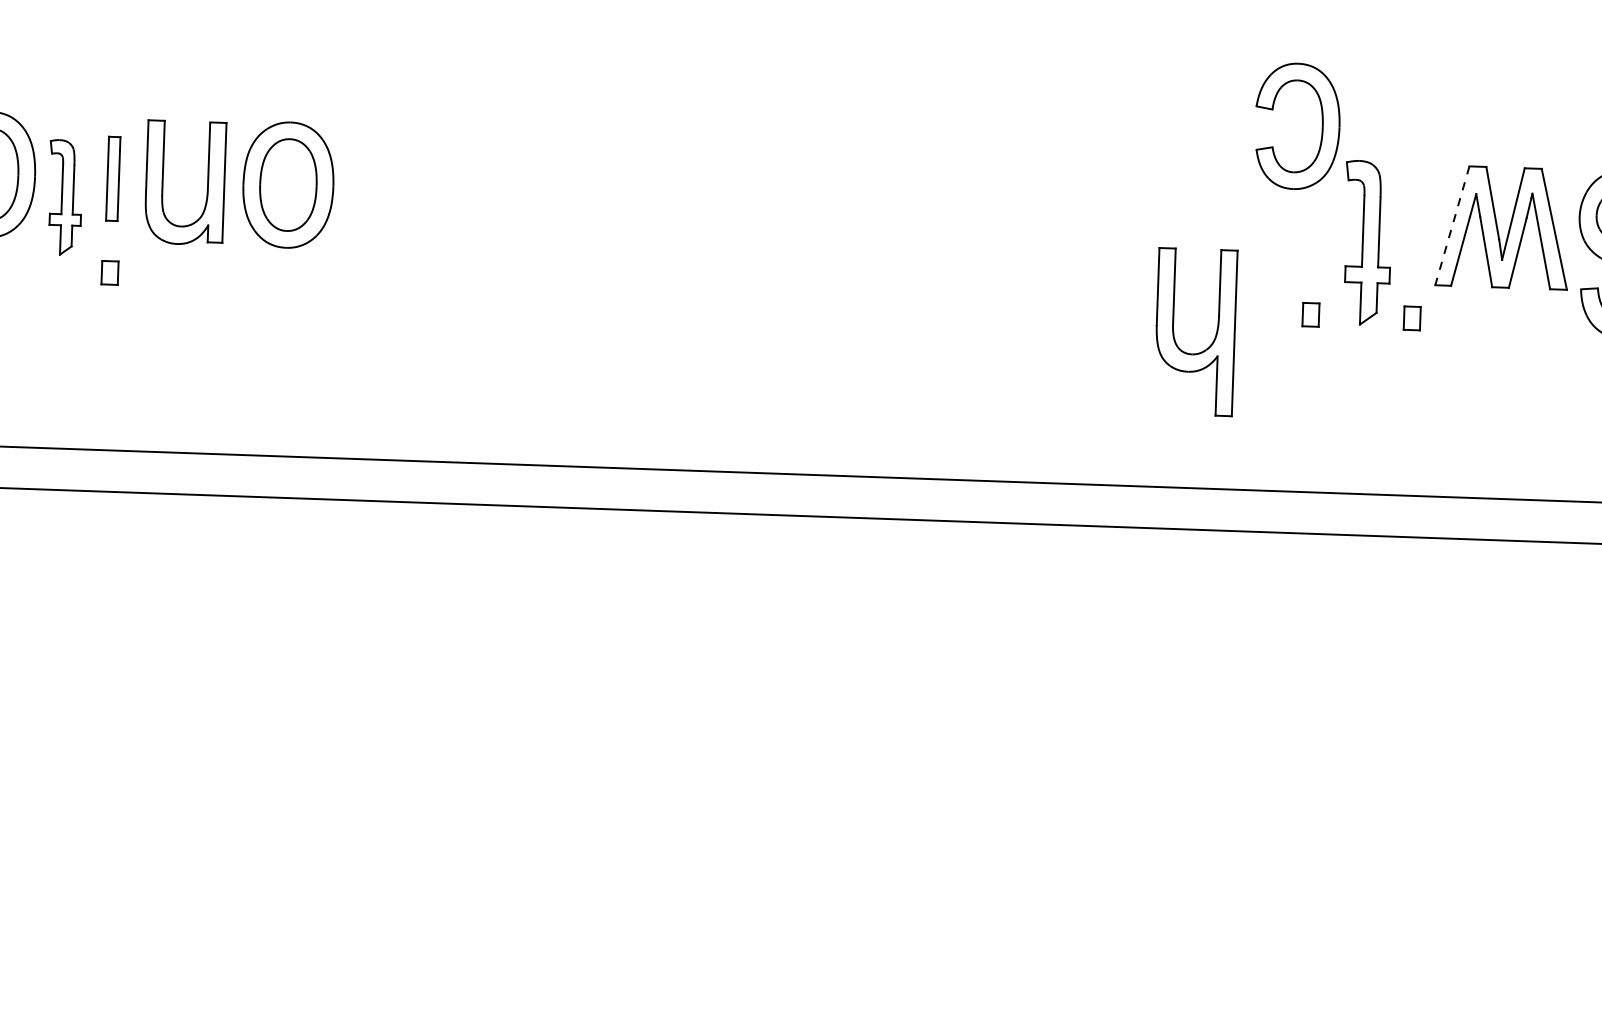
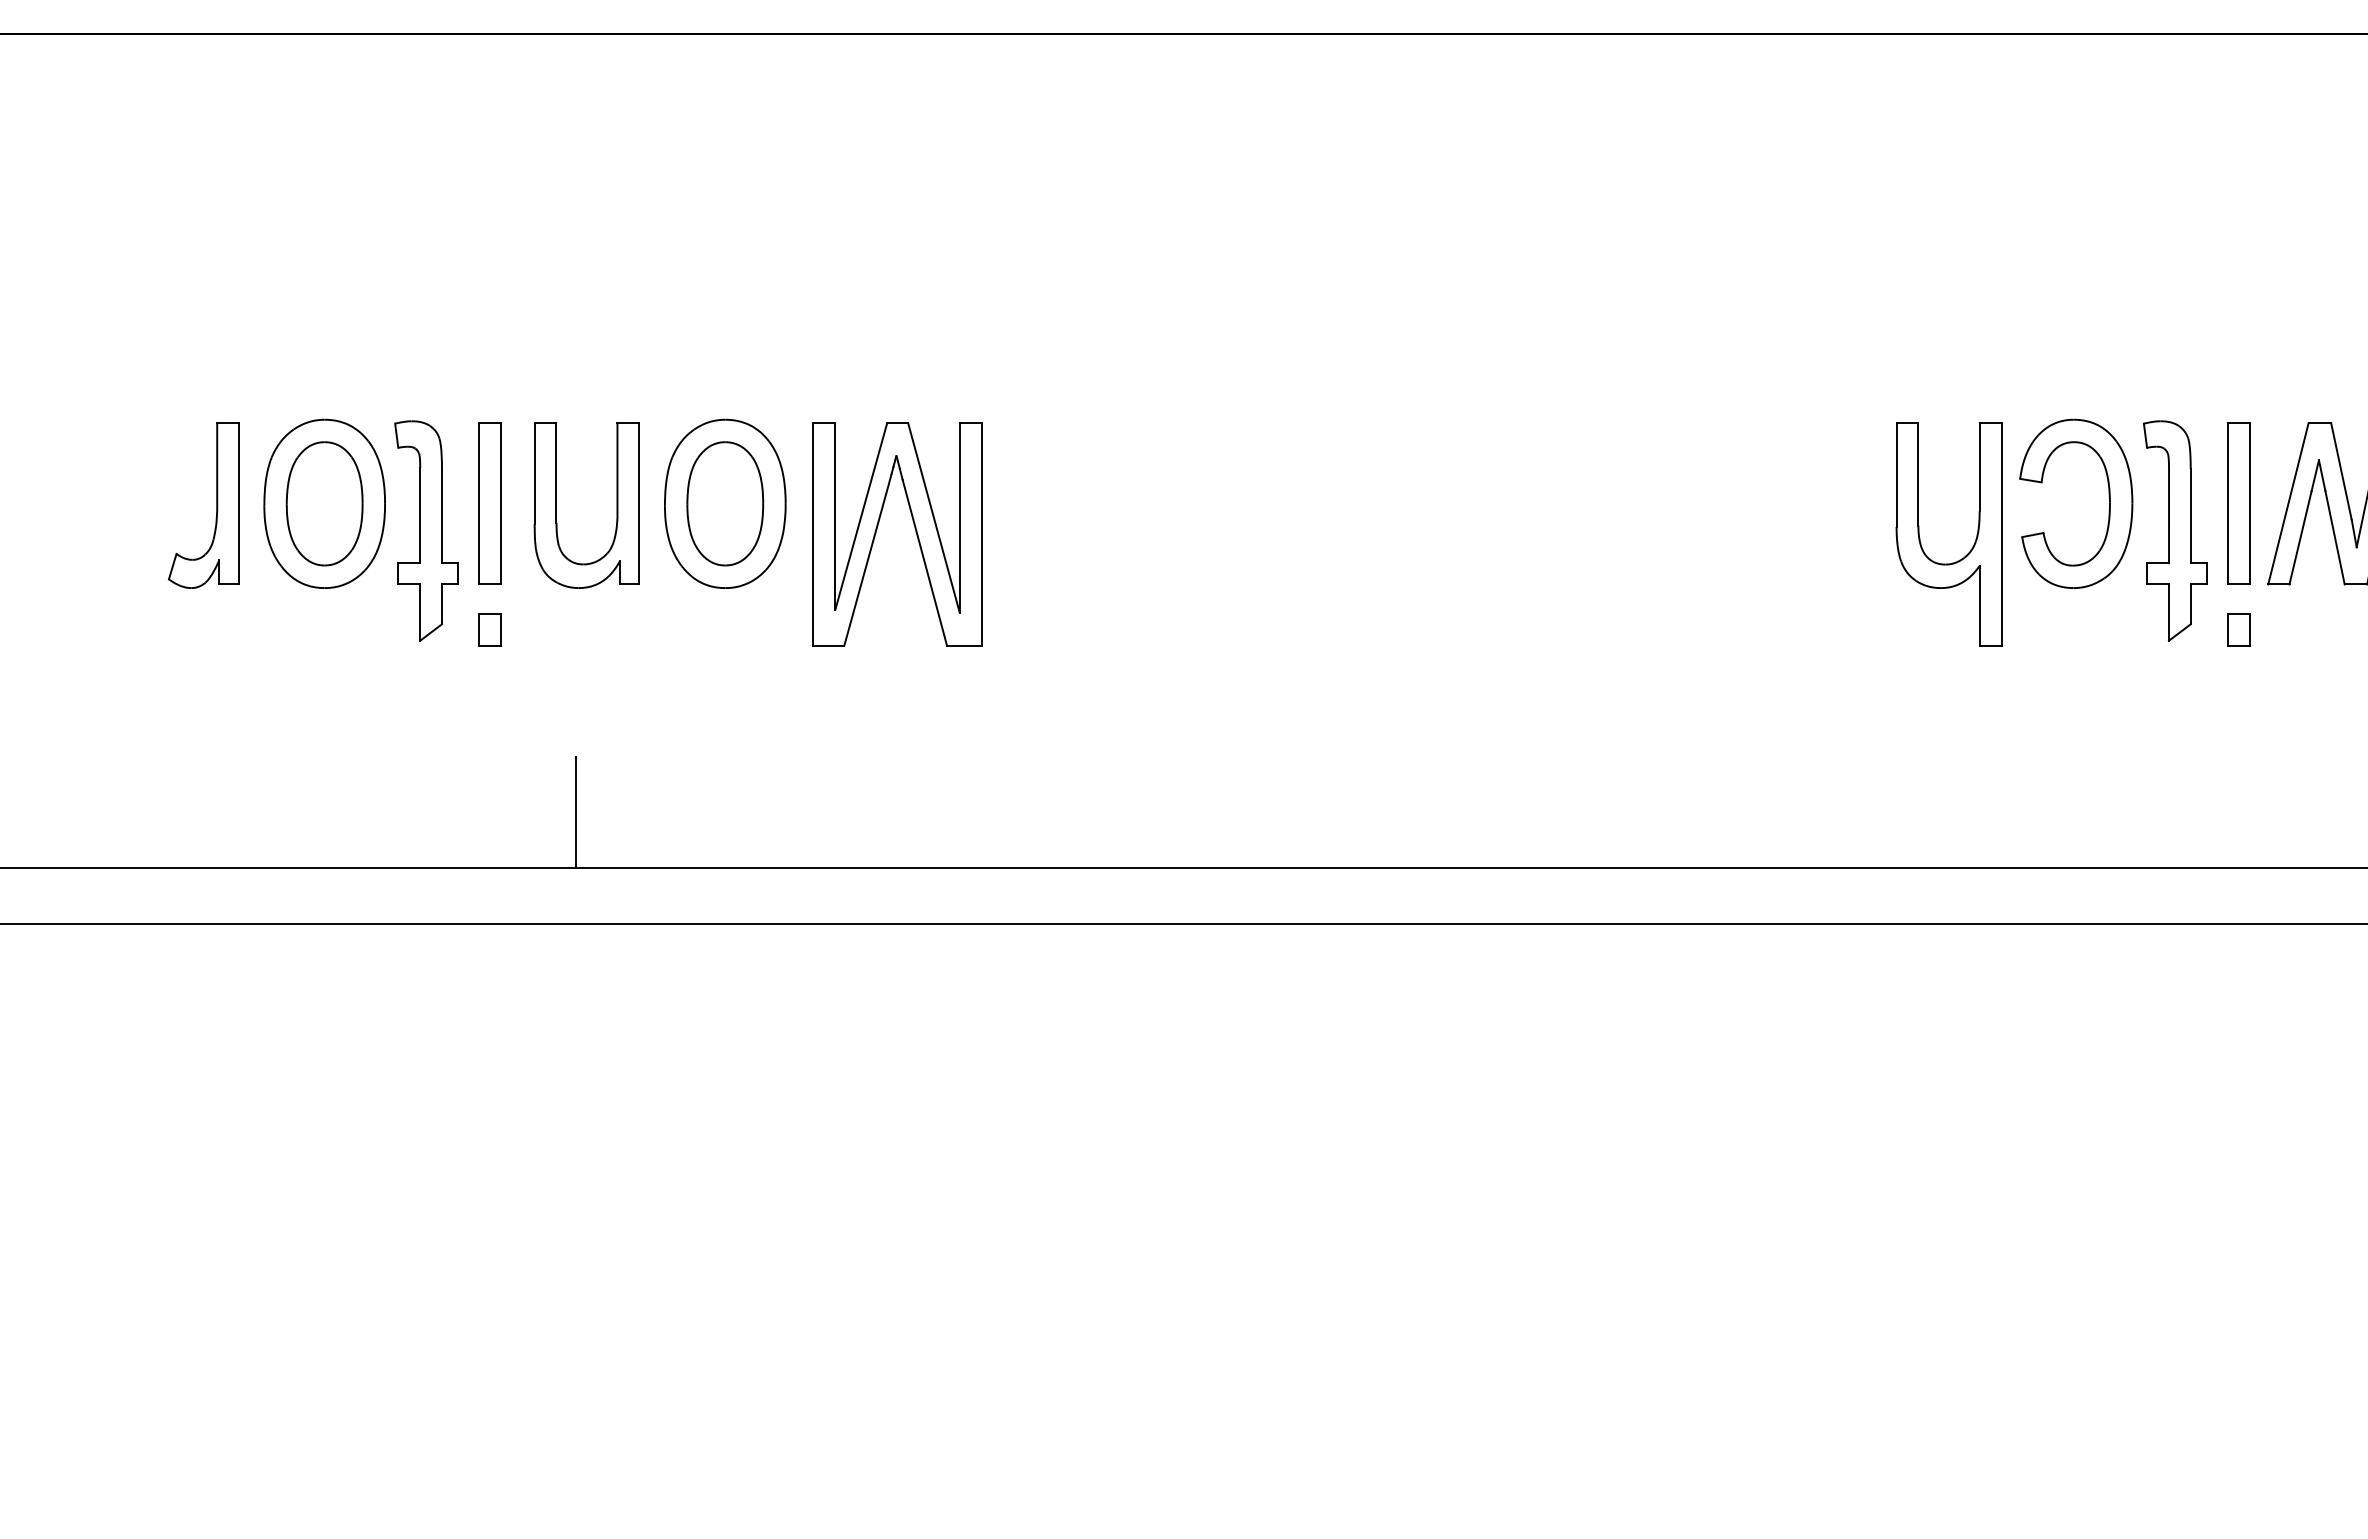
part: (1321, 121) -> (2108, 496), moved
part: (112, 178) -> (489, 503), size x1.43
part: (65, 197) -> (426, 530), size x1.43
part: (428, 208) -> (914, 528), added
part: (1415, 224) -> (2238, 503), added
line: (1452, 226) -> (2288, 504), dashed -> solid
part: (1310, 314) -> (2102, 629), removed
part: (1211, 343) -> (1970, 549), moved
line: (168, 411) -> (575, 812), added

